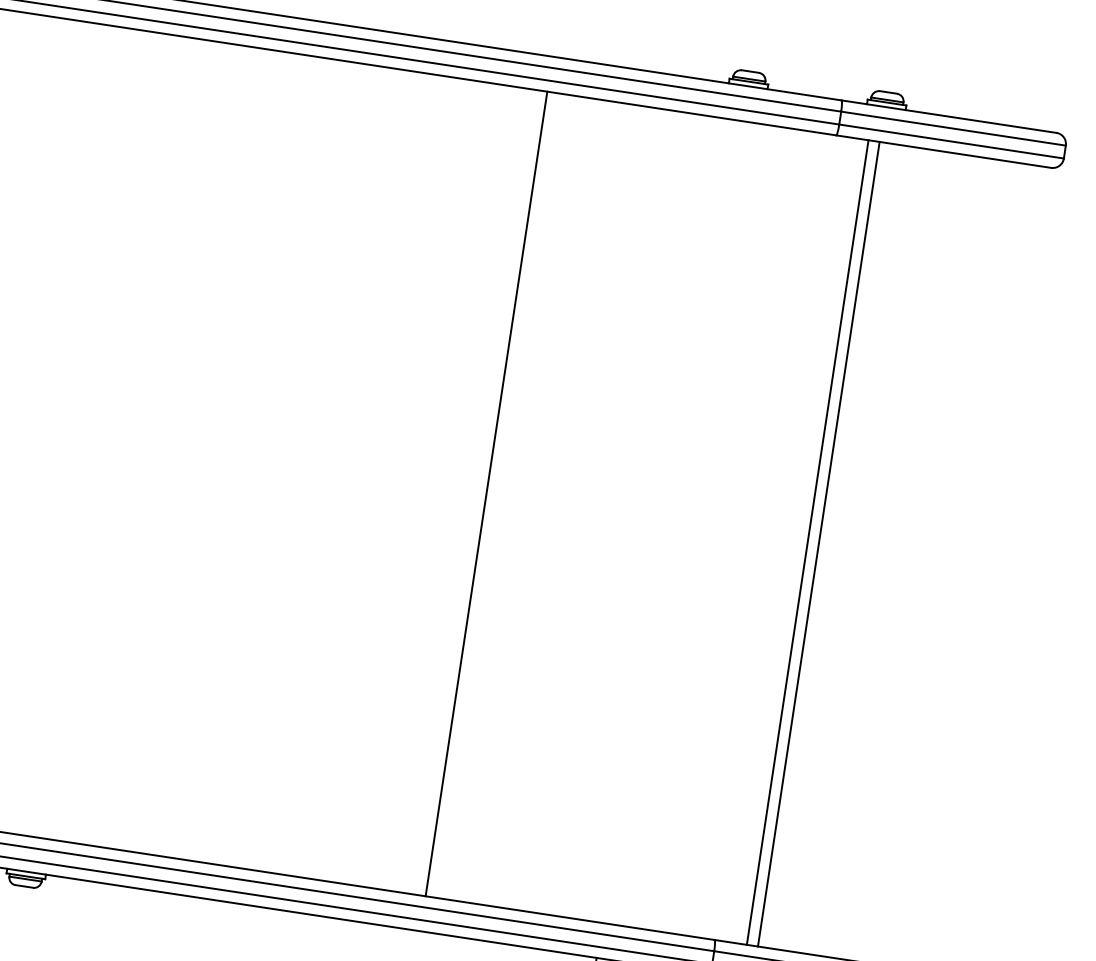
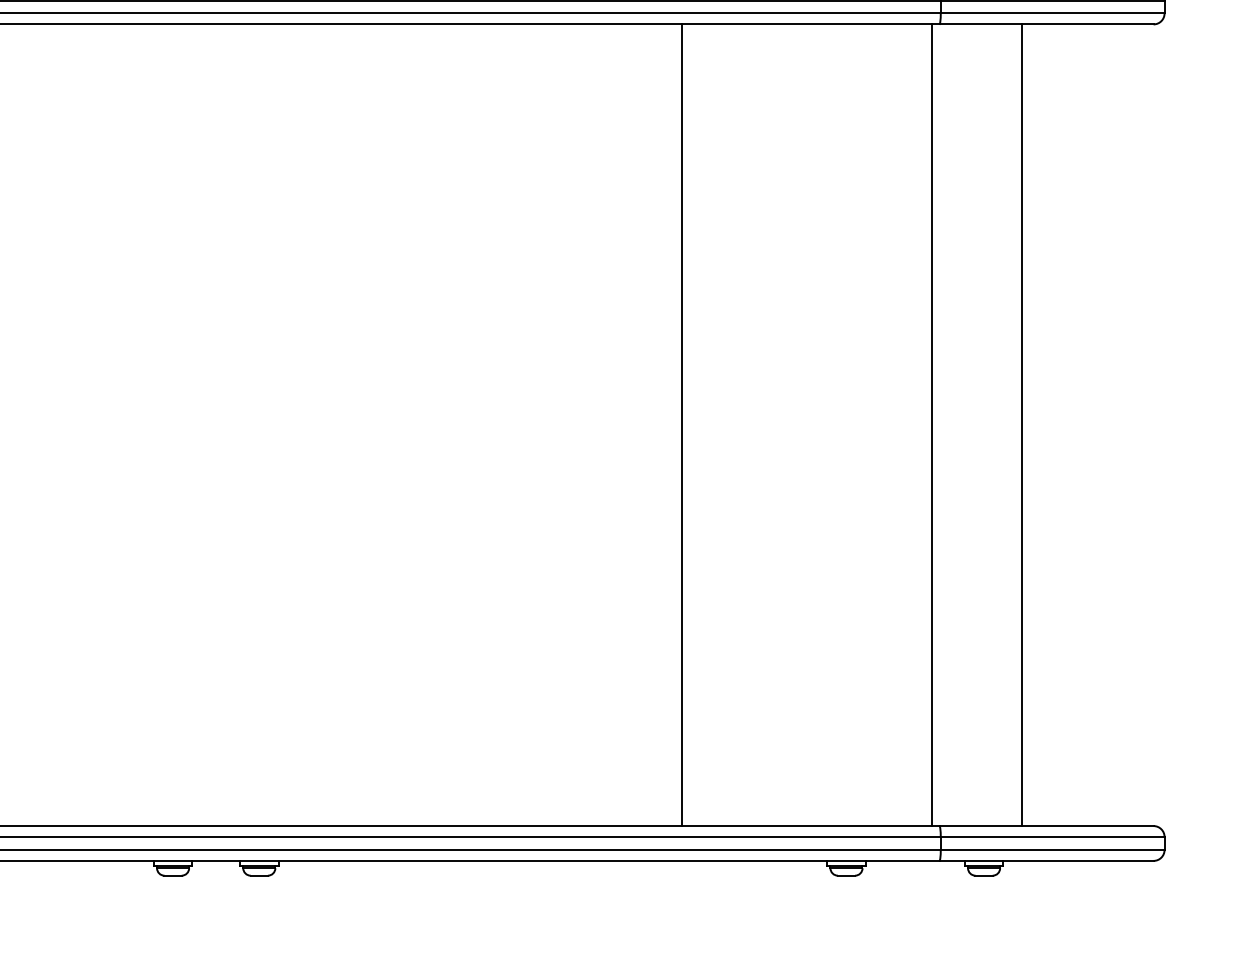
line: (486, 494) -> (681, 425), moved
line: (807, 542) -> (931, 425), moved
line: (818, 544) -> (1021, 425), moved

